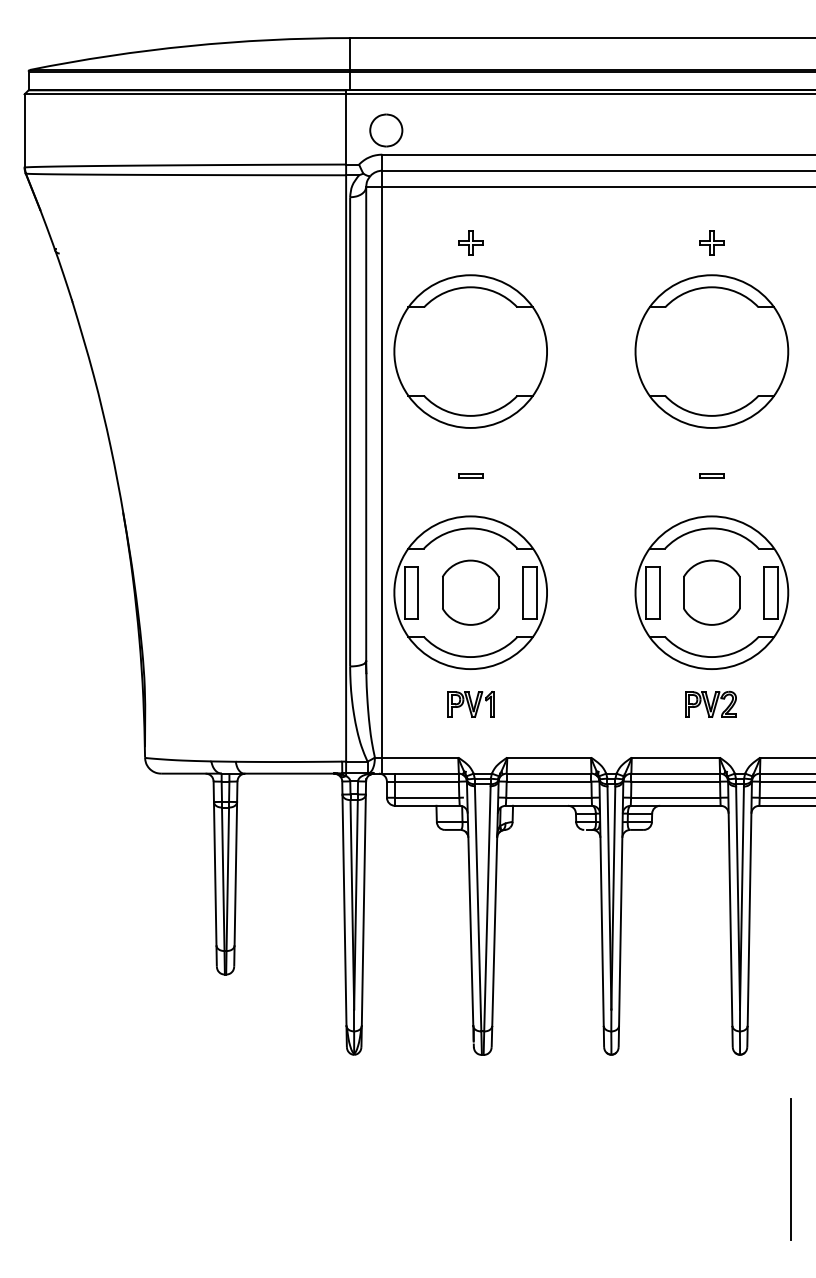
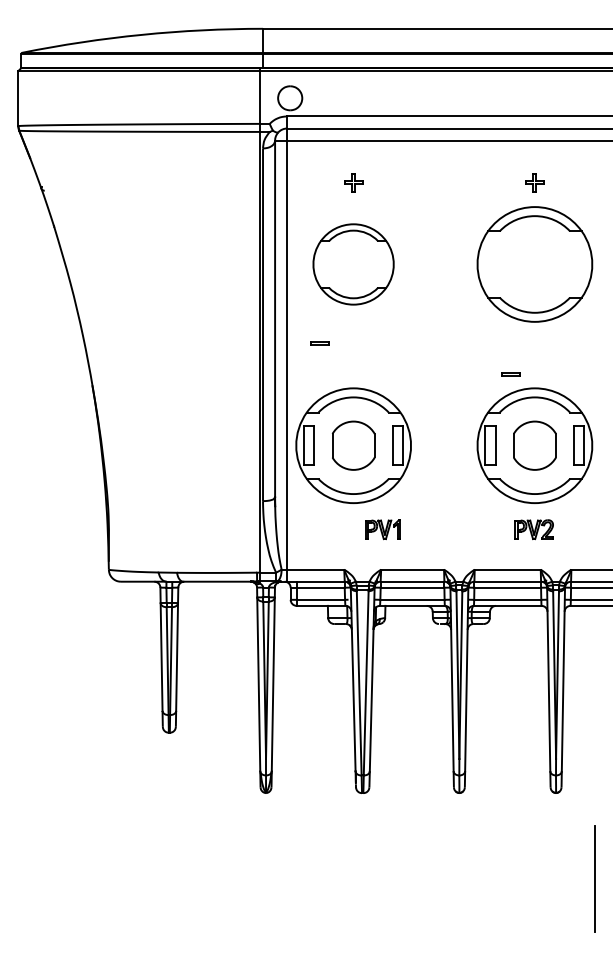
part: (470, 351) -> (353, 264), size x0.7
line: (470, 475) -> (319, 342), moved
line: (711, 475) -> (510, 373), moved
part: (470, 704) -> (382, 529), moved

